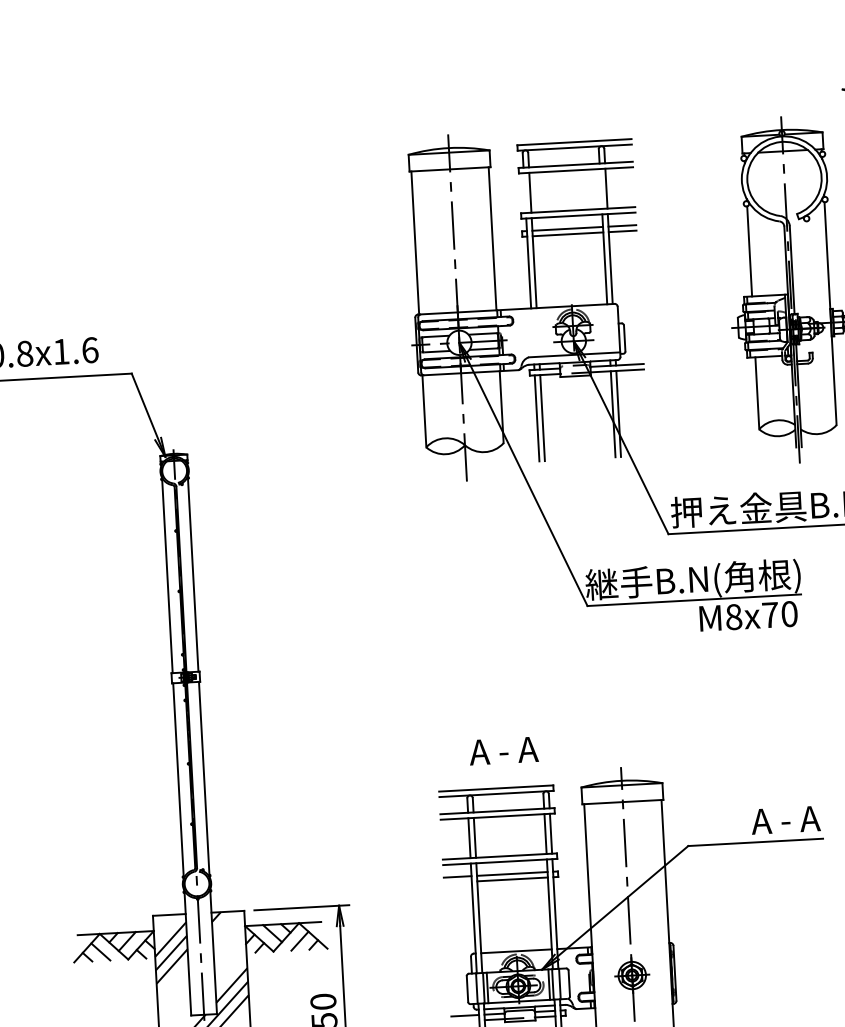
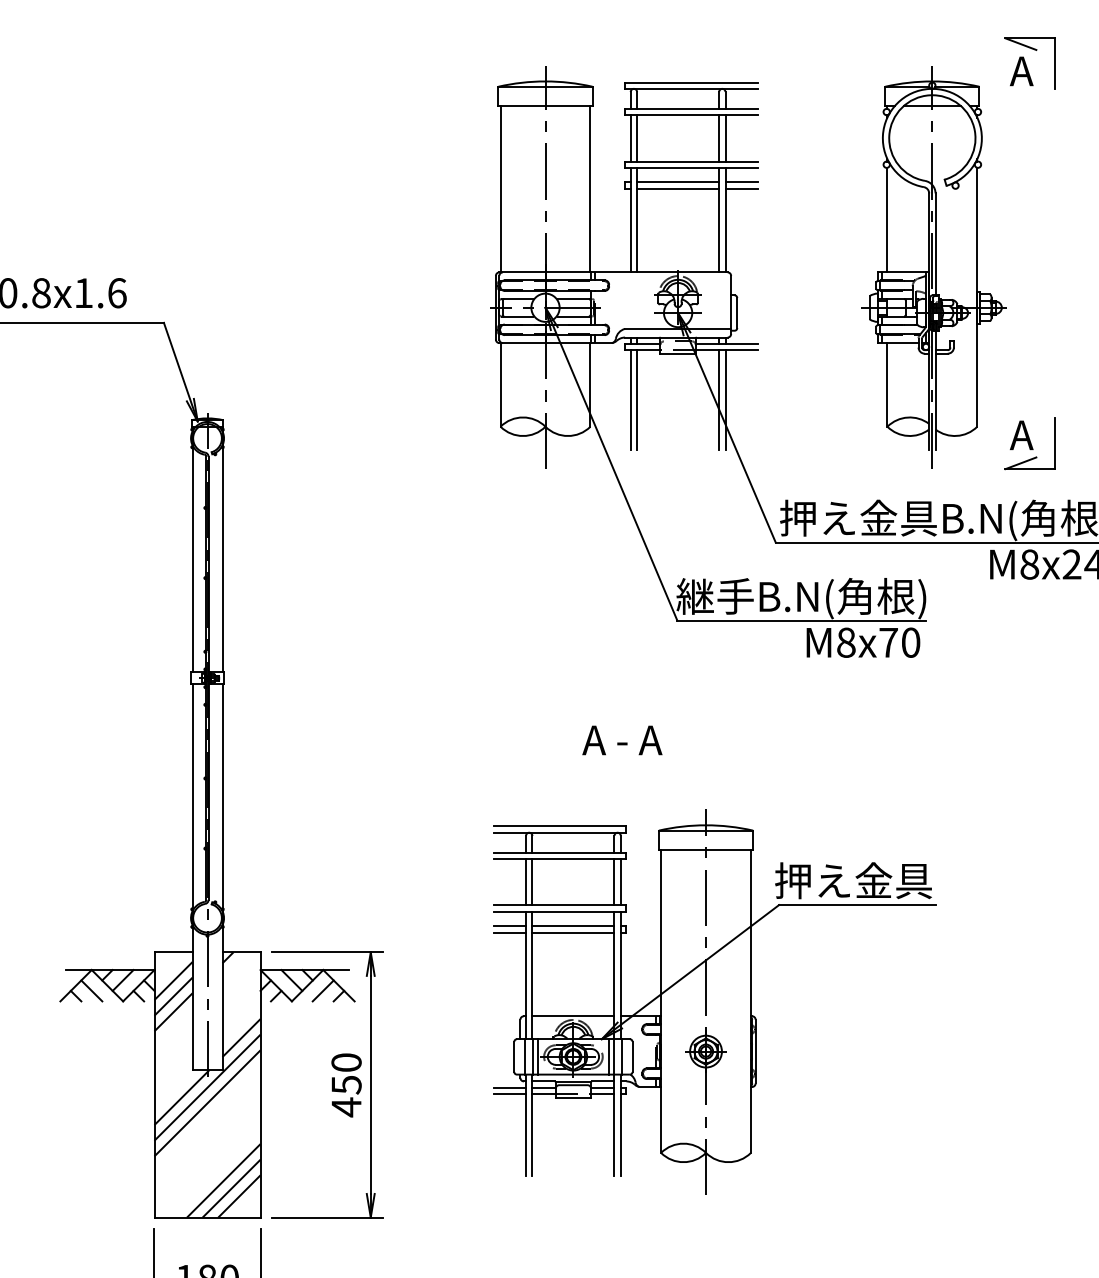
line: (601, 189) -> (719, 138), added
line: (524, 193) -> (630, 138), added
text: (503, 751) -> (622, 740), moved
text: (752, 821) -> (854, 880), A - A -> 押え金具
line: (457, 882) -> (509, 932), added
line: (465, 1021) -> (509, 1094), added

